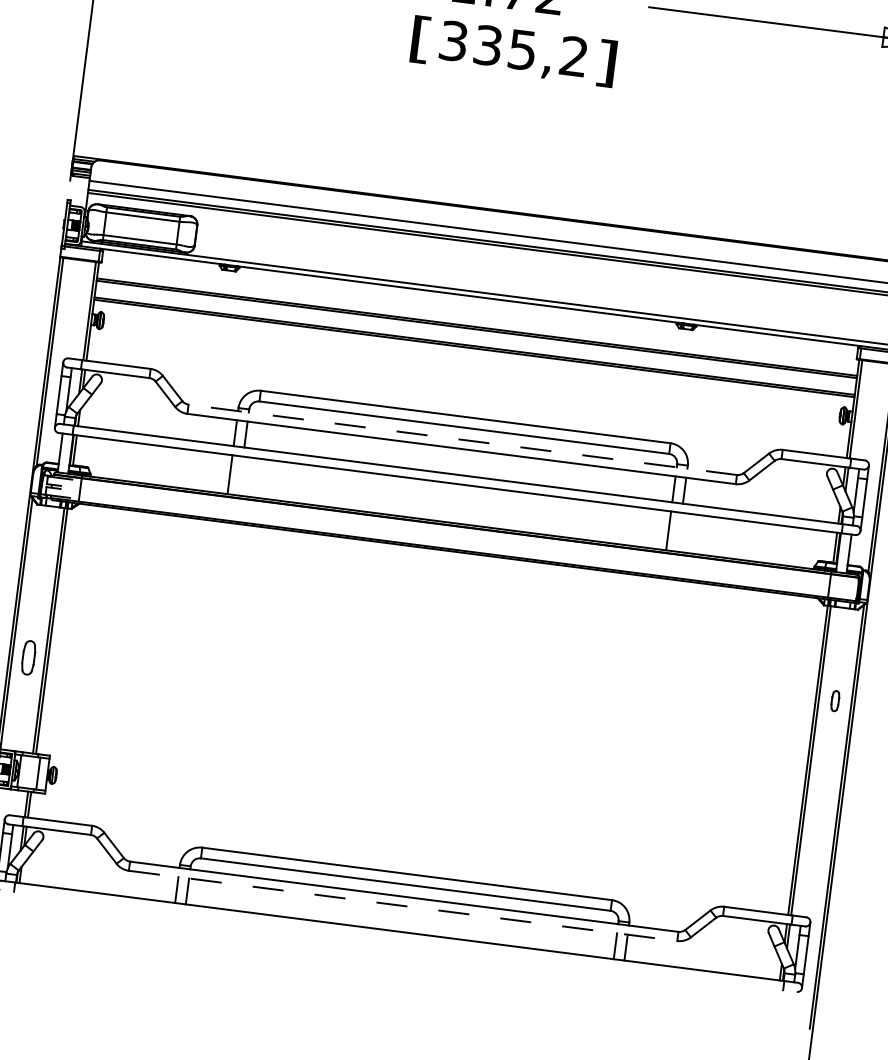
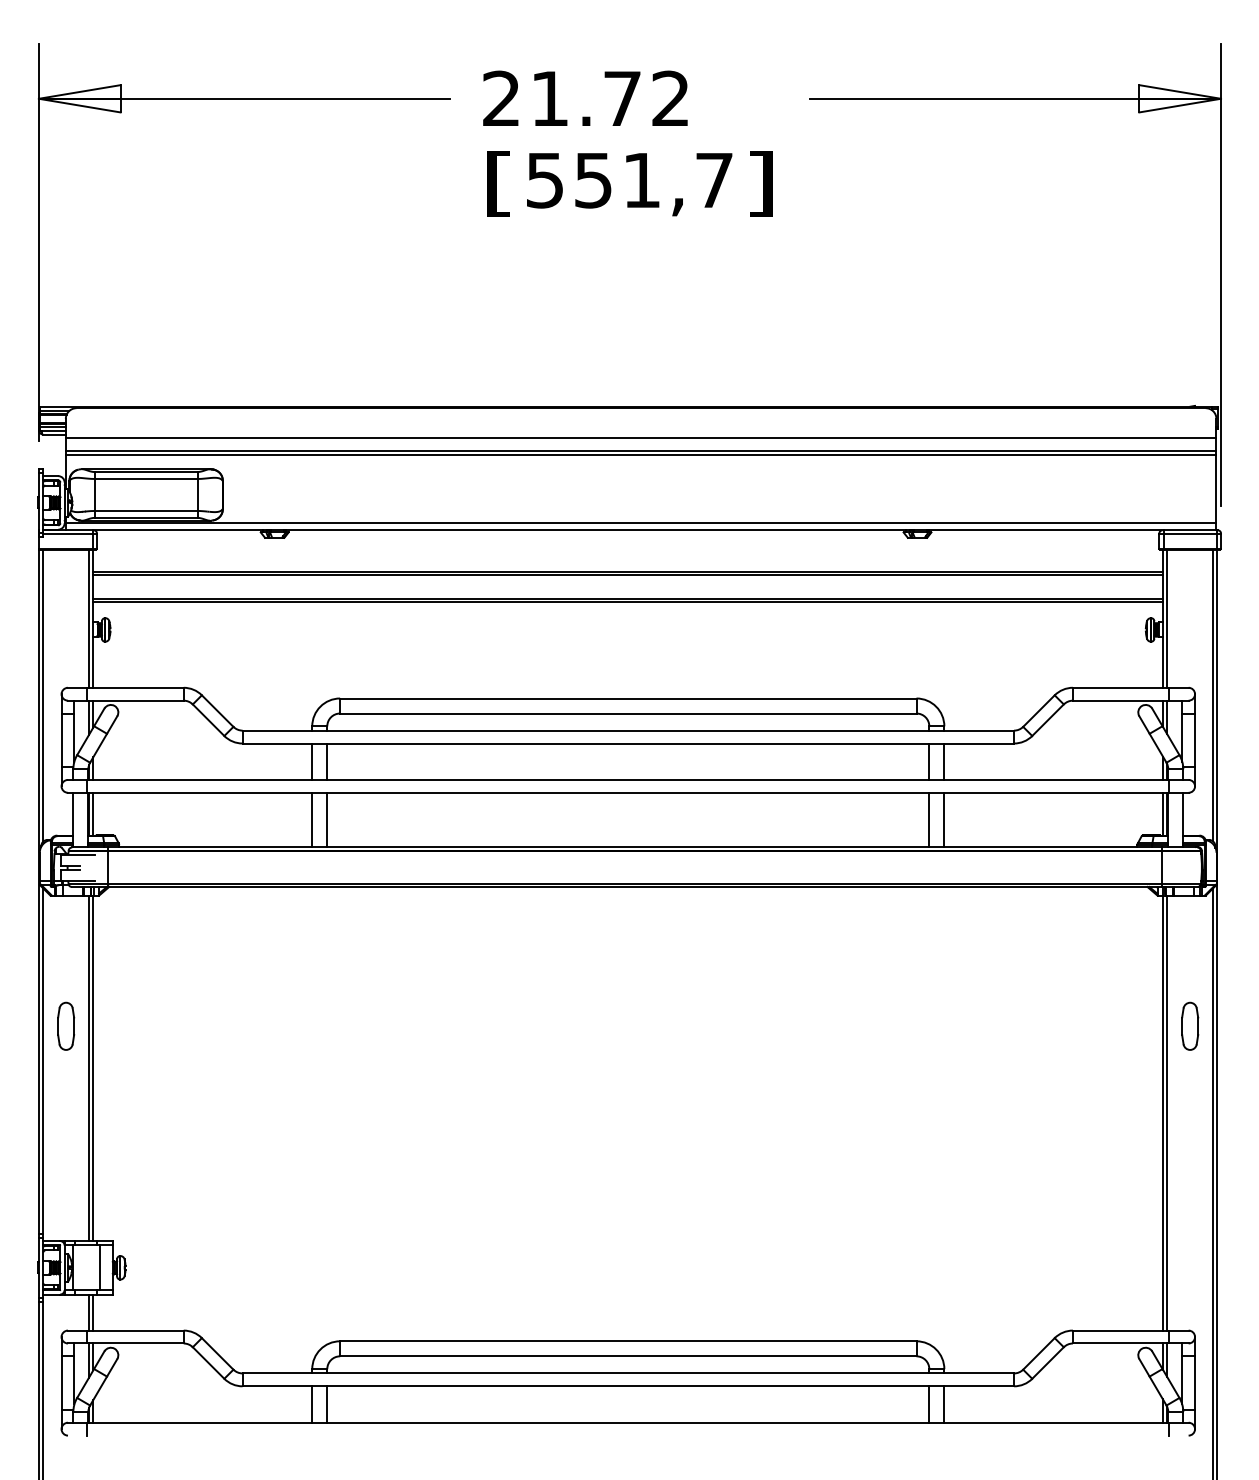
text: (513, 48) -> (629, 180), 335,2 -> 551,7
line: (462, 439) -> (628, 730), dashed -> solid
line: (240, 475) -> (327, 819), added
line: (679, 531) -> (944, 819), added
part: (29, 657) -> (66, 1025), moved
part: (835, 700) -> (1190, 1025), size x1.67
line: (403, 906) -> (628, 1386), dashed -> solid

